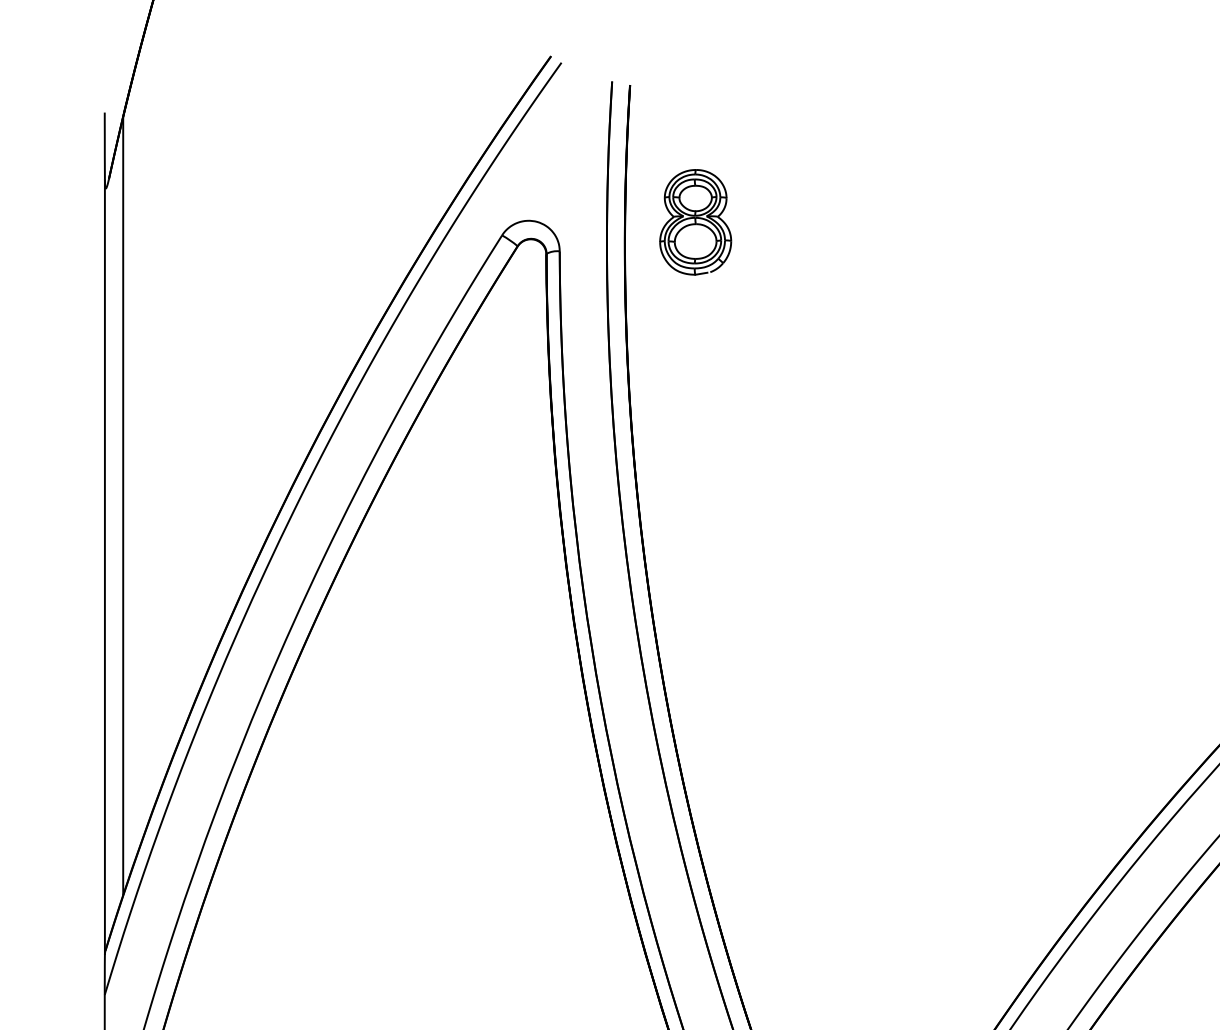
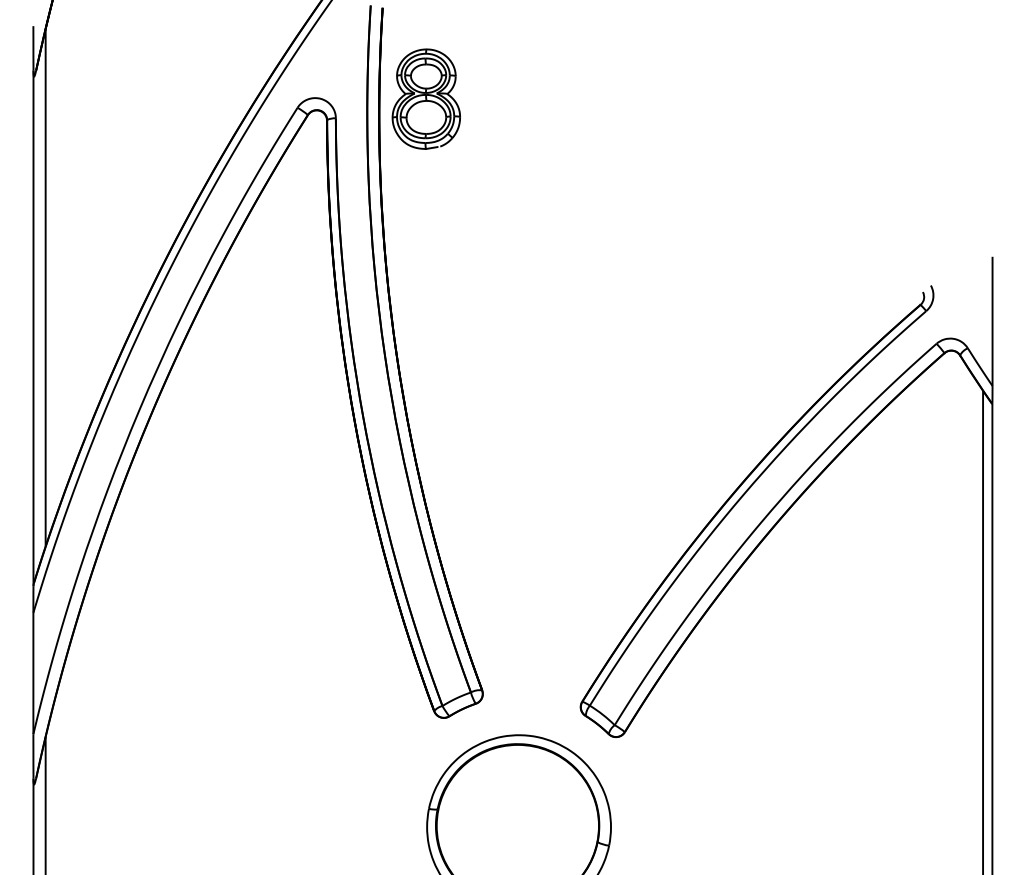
part: (694, 221) -> (425, 98), size x1.43

